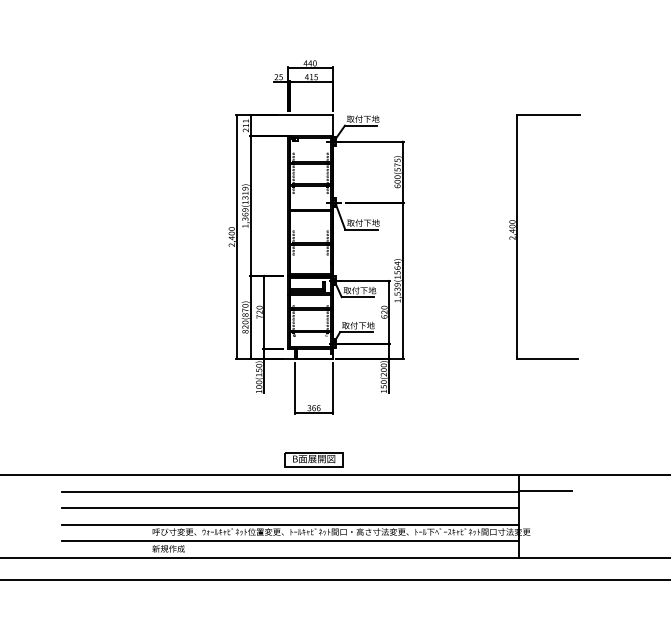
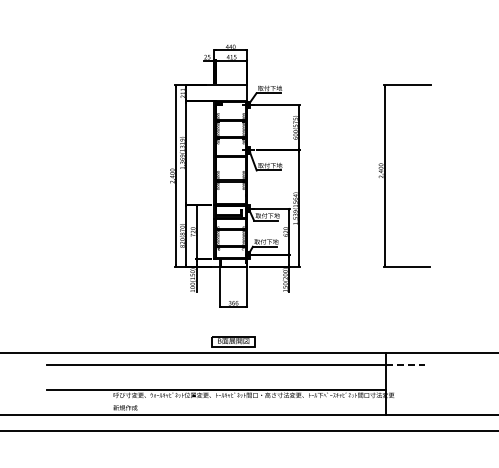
line: (545, 490) -> (405, 364), solid -> dashed
line: (289, 508) -> (215, 377), removed
line: (289, 541) -> (215, 402), removed

